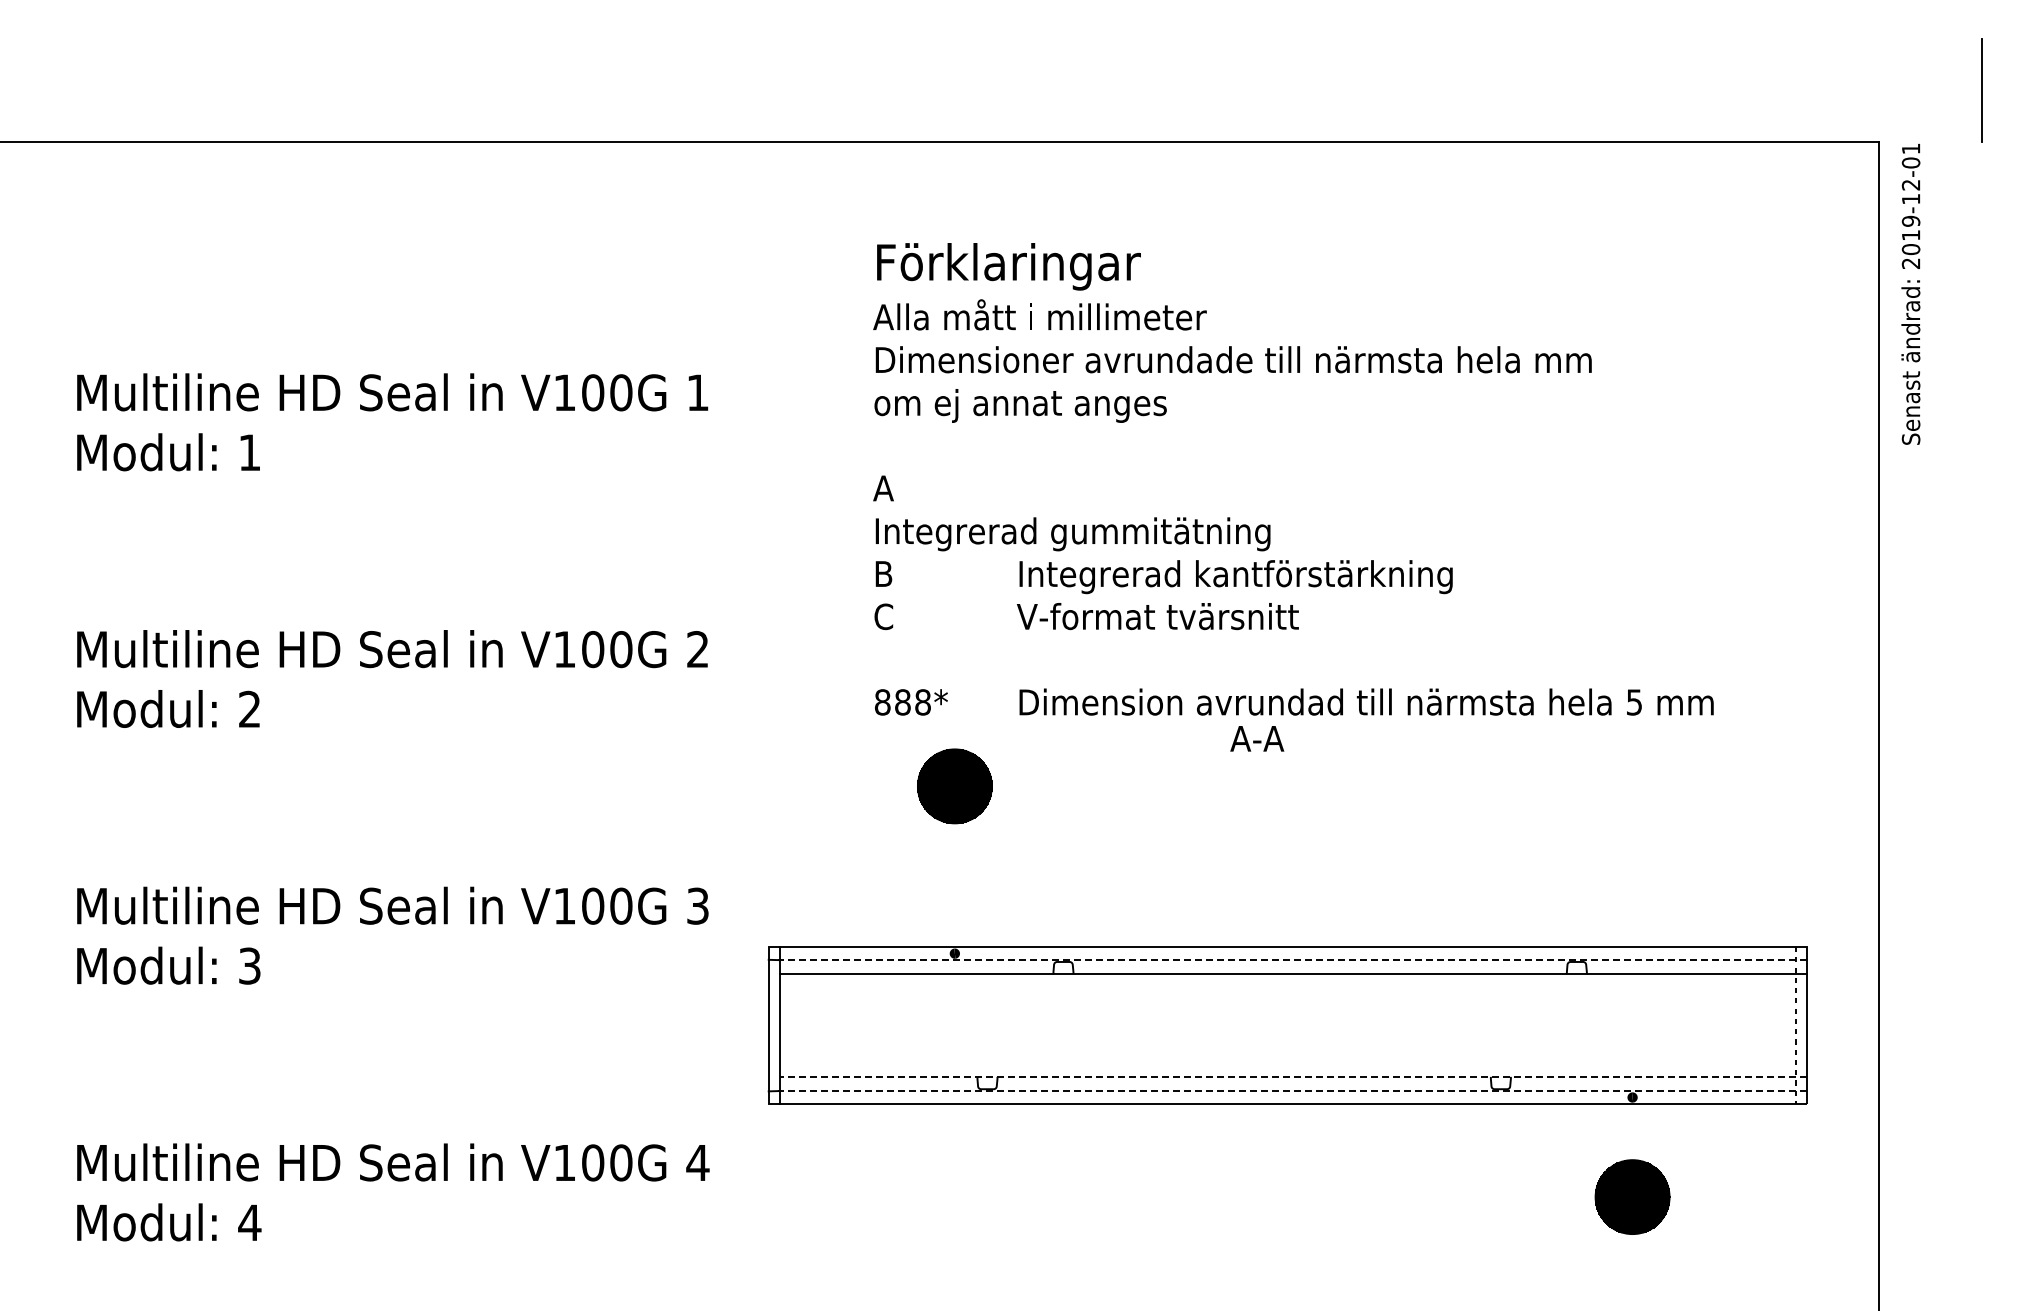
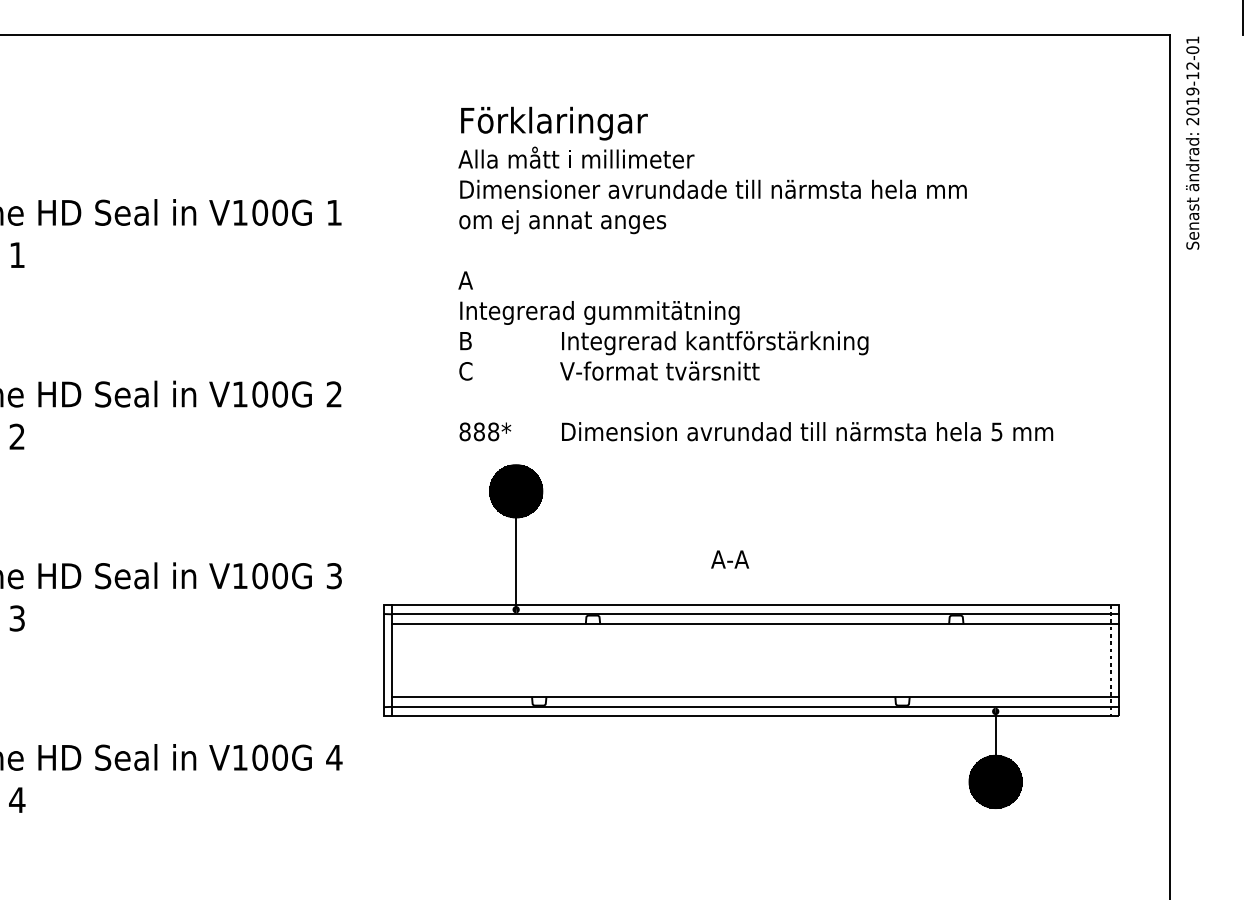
text: (1257, 738) -> (730, 559), moved
line: (954, 886) -> (515, 562), added
line: (1292, 960) -> (755, 614), dashed -> solid
line: (1292, 1076) -> (755, 696), dashed -> solid
line: (1292, 1090) -> (755, 706), dashed -> solid
line: (1632, 1130) -> (995, 734), added

